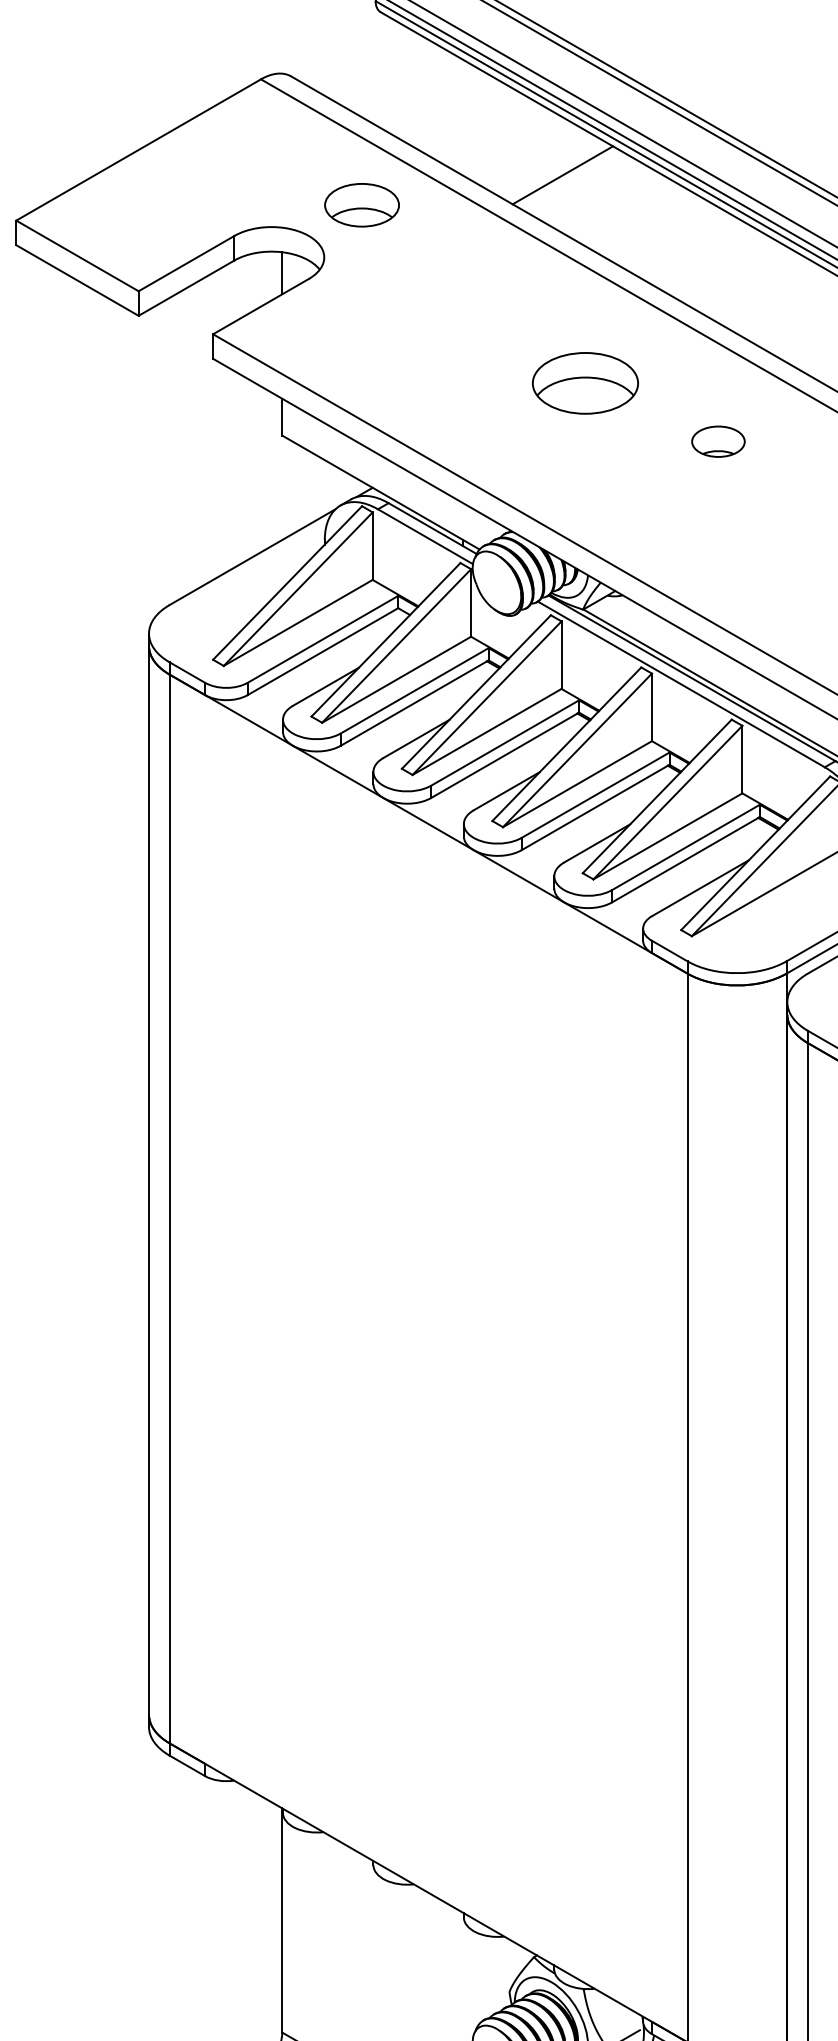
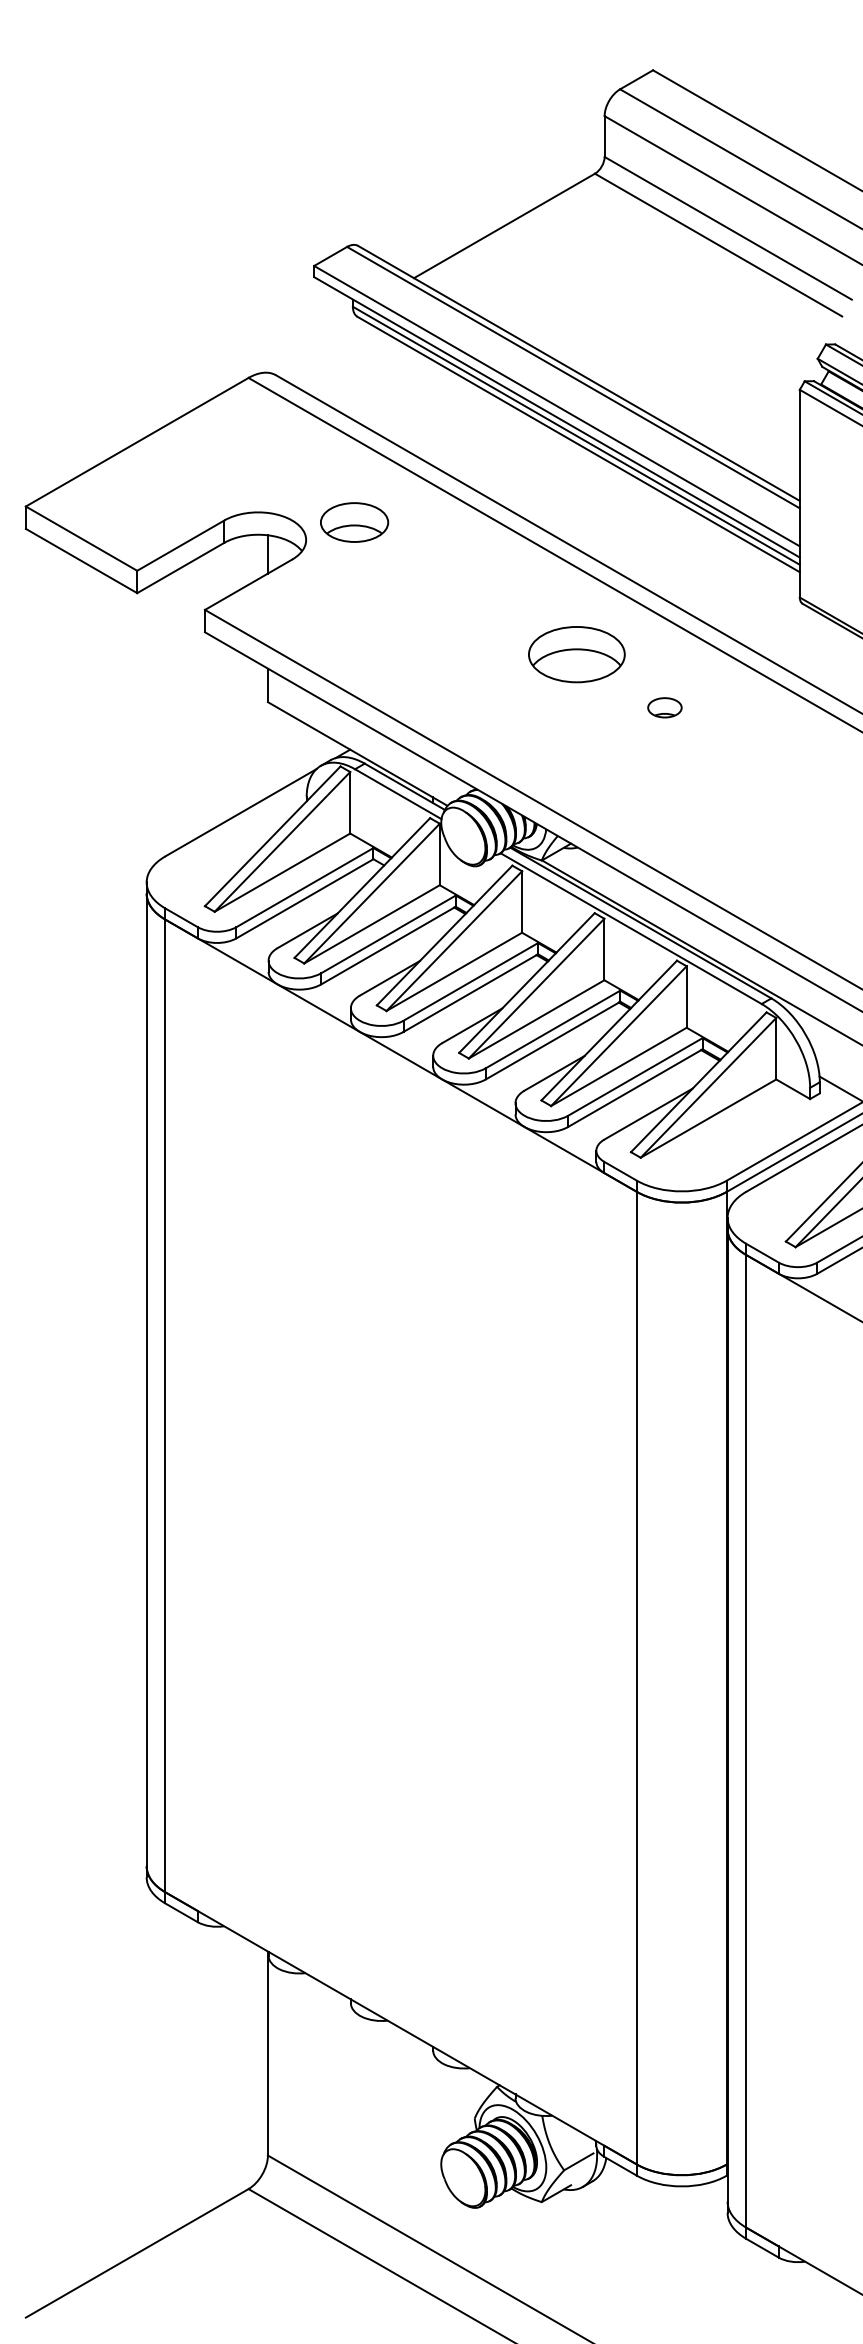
line: (561, 174) -> (522, 464), removed
part: (361, 205) -> (354, 522), moved
part: (585, 383) -> (576, 654), moved
part: (718, 441) -> (664, 707), size x0.7

